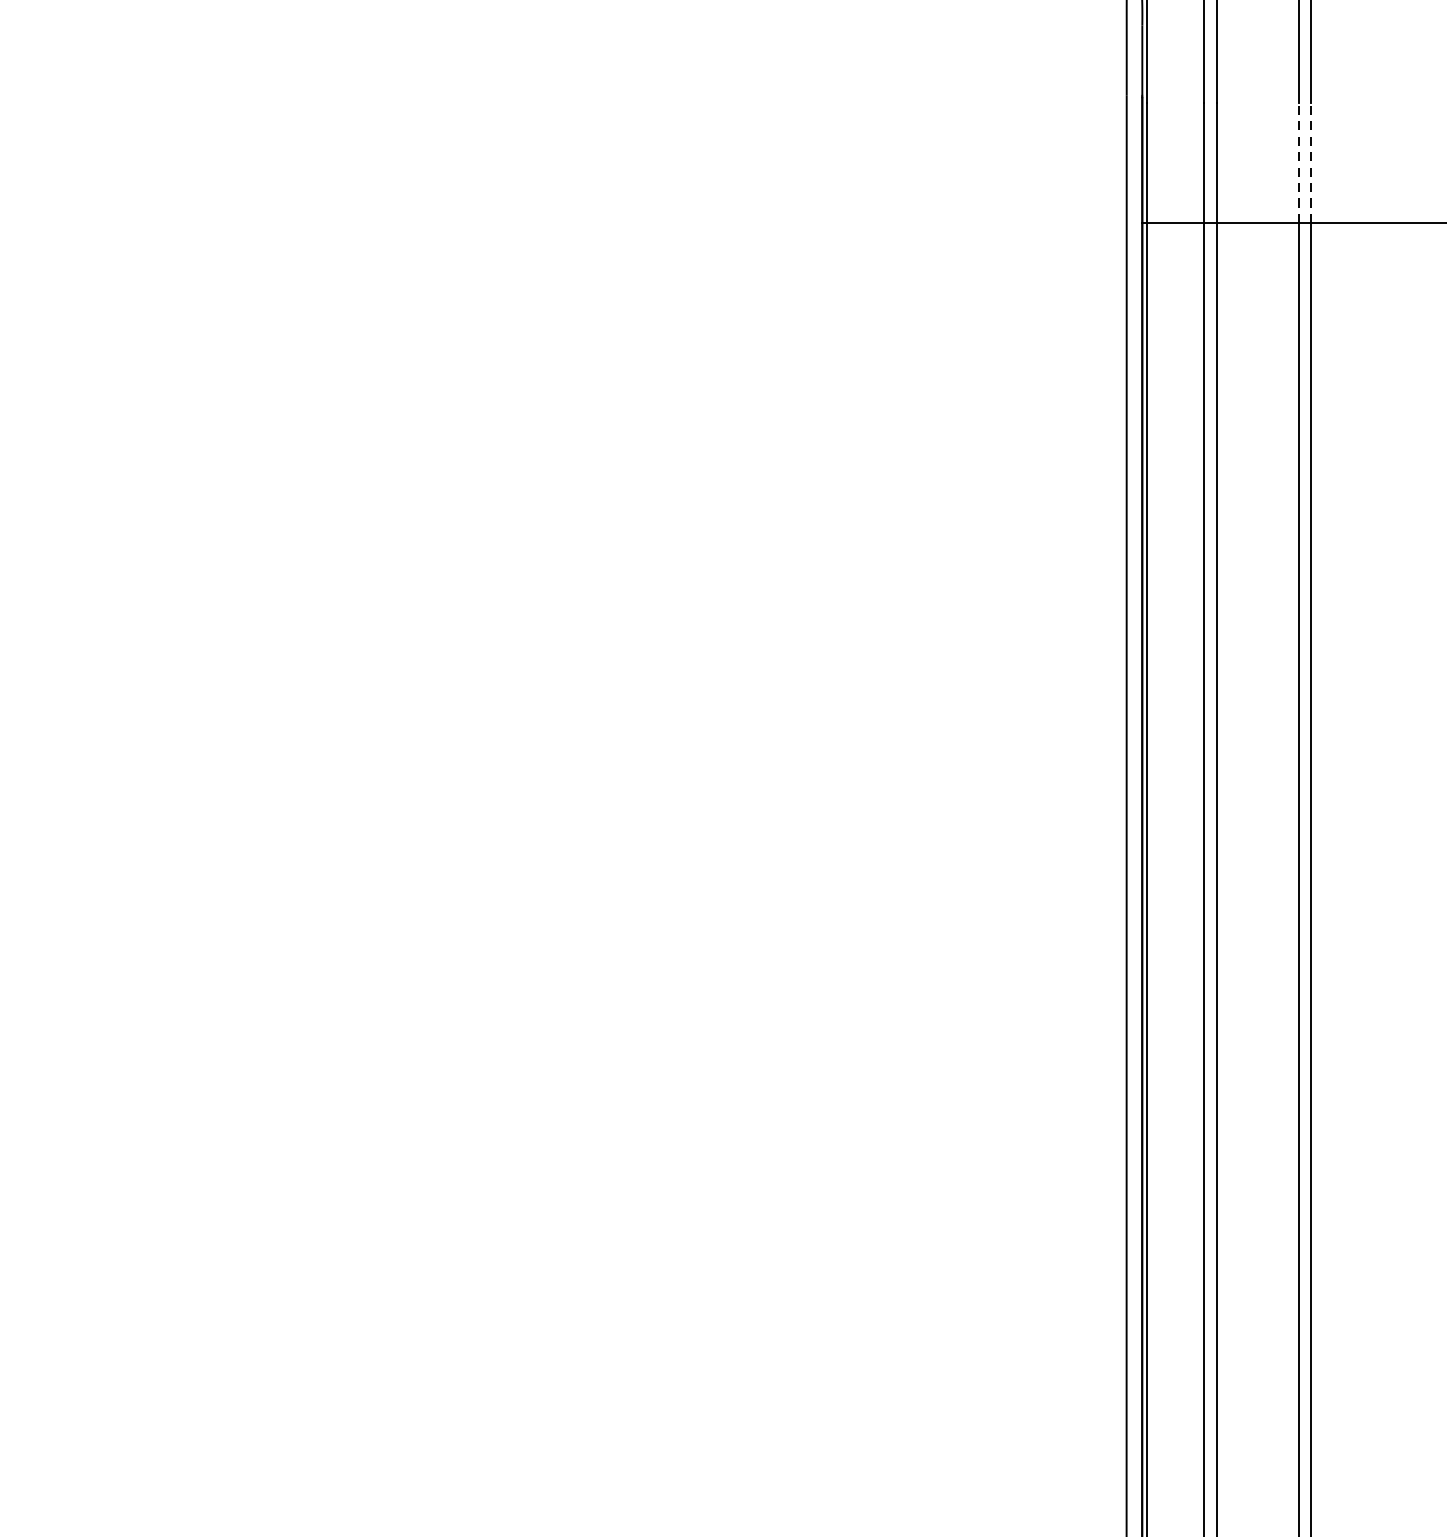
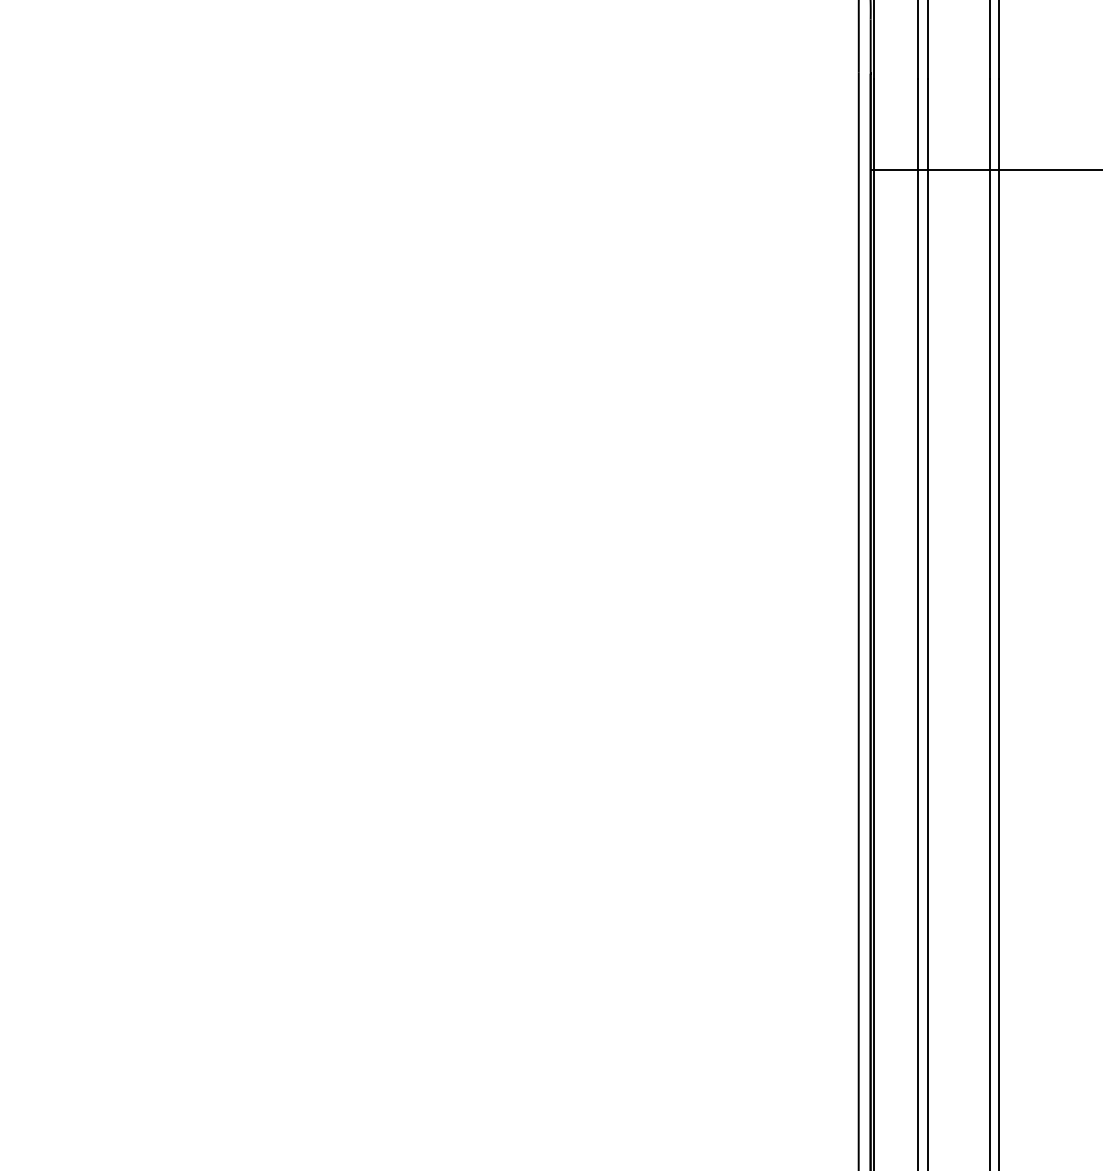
line: (1298, 163) -> (989, 124), dashed -> solid
line: (1311, 163) -> (999, 124), dashed -> solid

